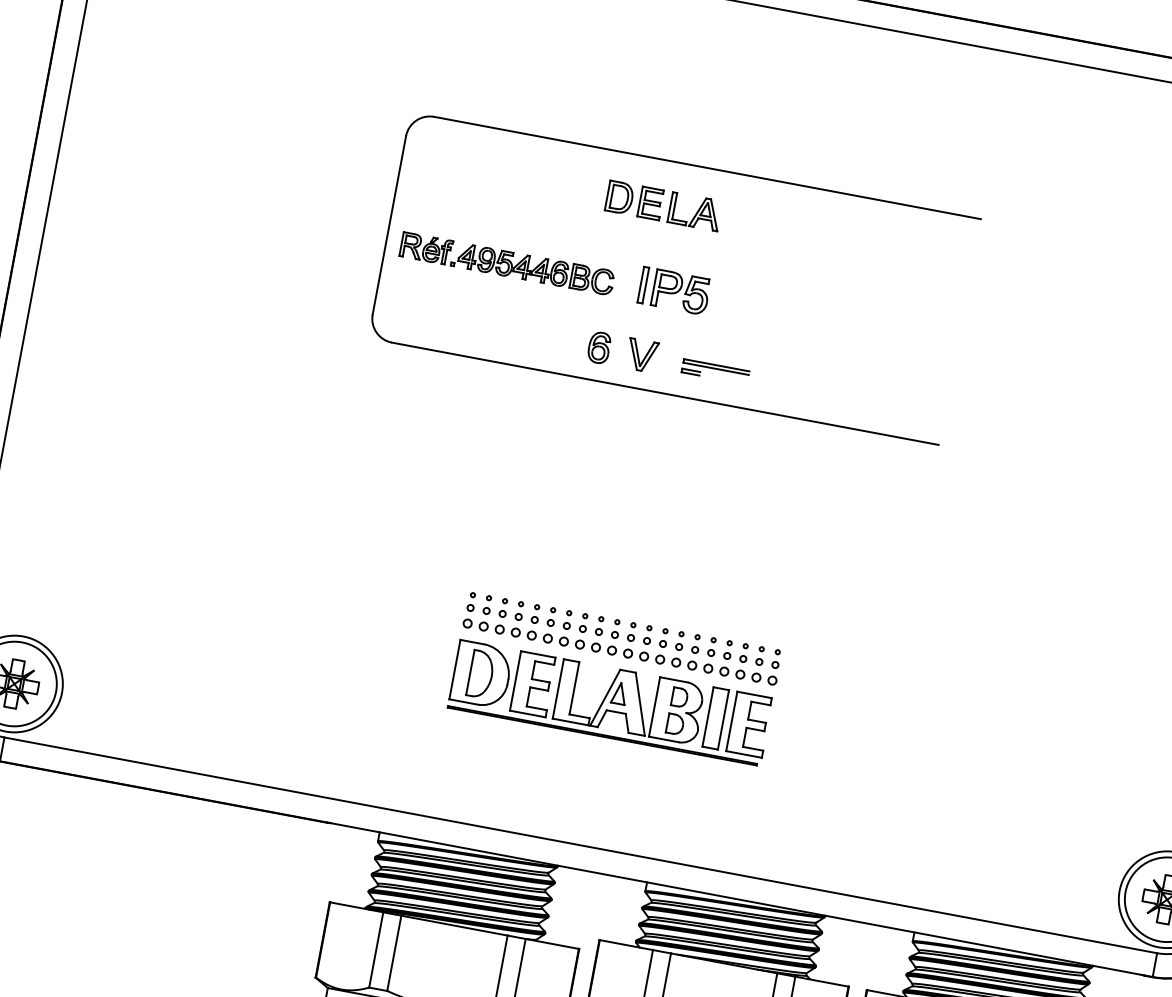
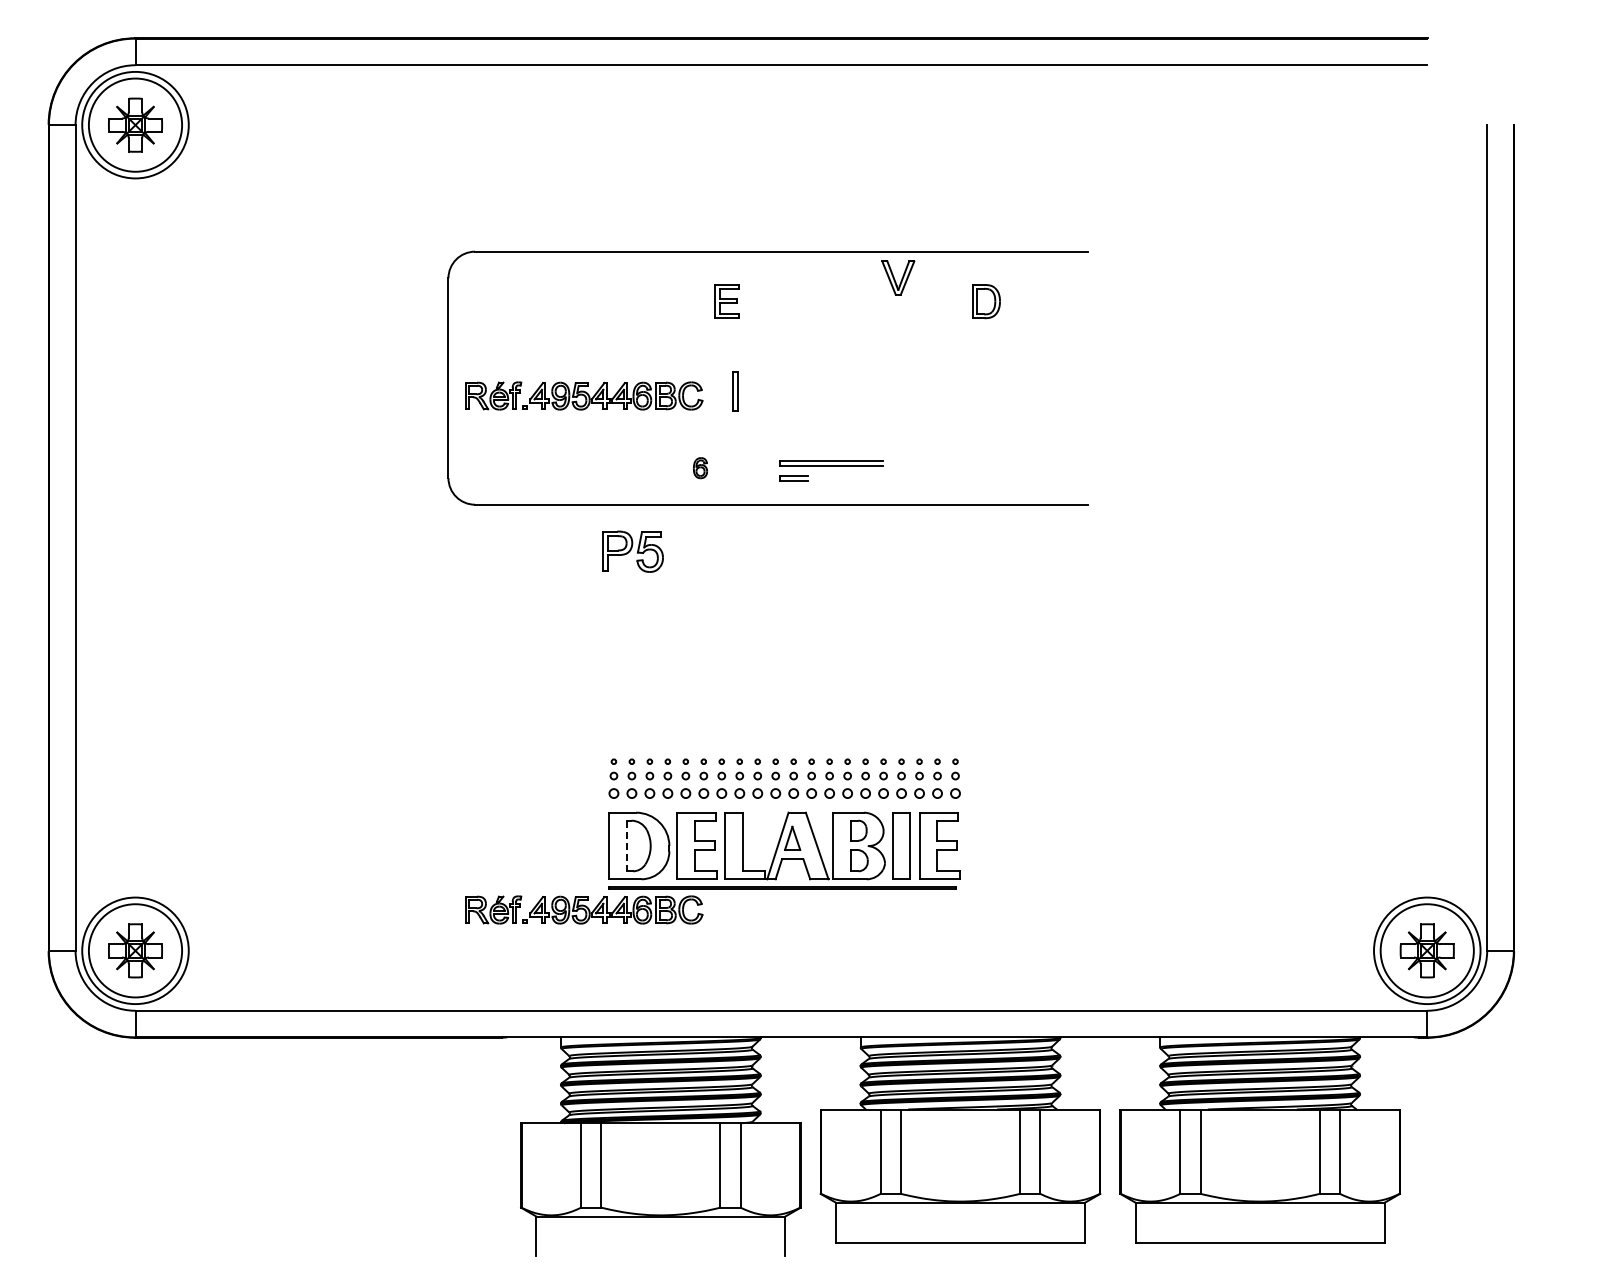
part: (619, 197) -> (986, 301), moved
part: (694, 211) -> (776, 301), removed
part: (680, 292) -> (632, 551), moved
part: (599, 347) -> (700, 467), size x0.6
part: (642, 355) -> (898, 277), moved
part: (715, 371) -> (831, 470), size x1.4
line: (470, 672) -> (626, 846), solid -> dashed
part: (422, 722) -> (584, 909), added

